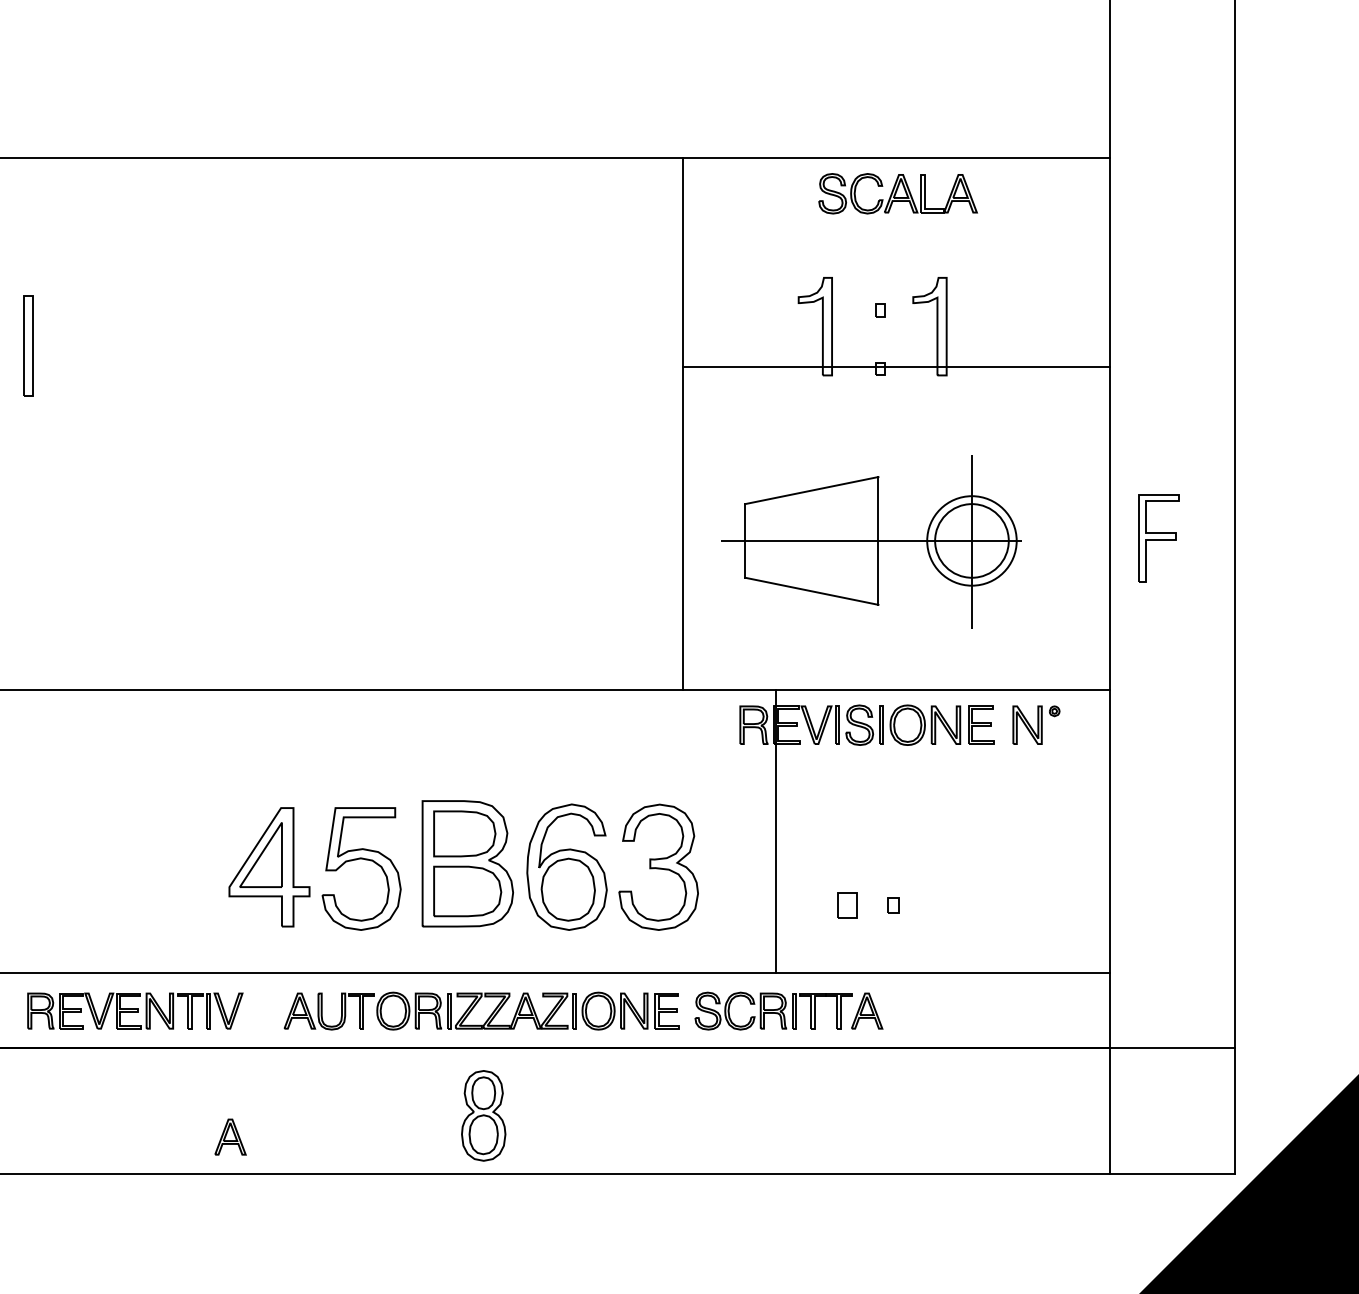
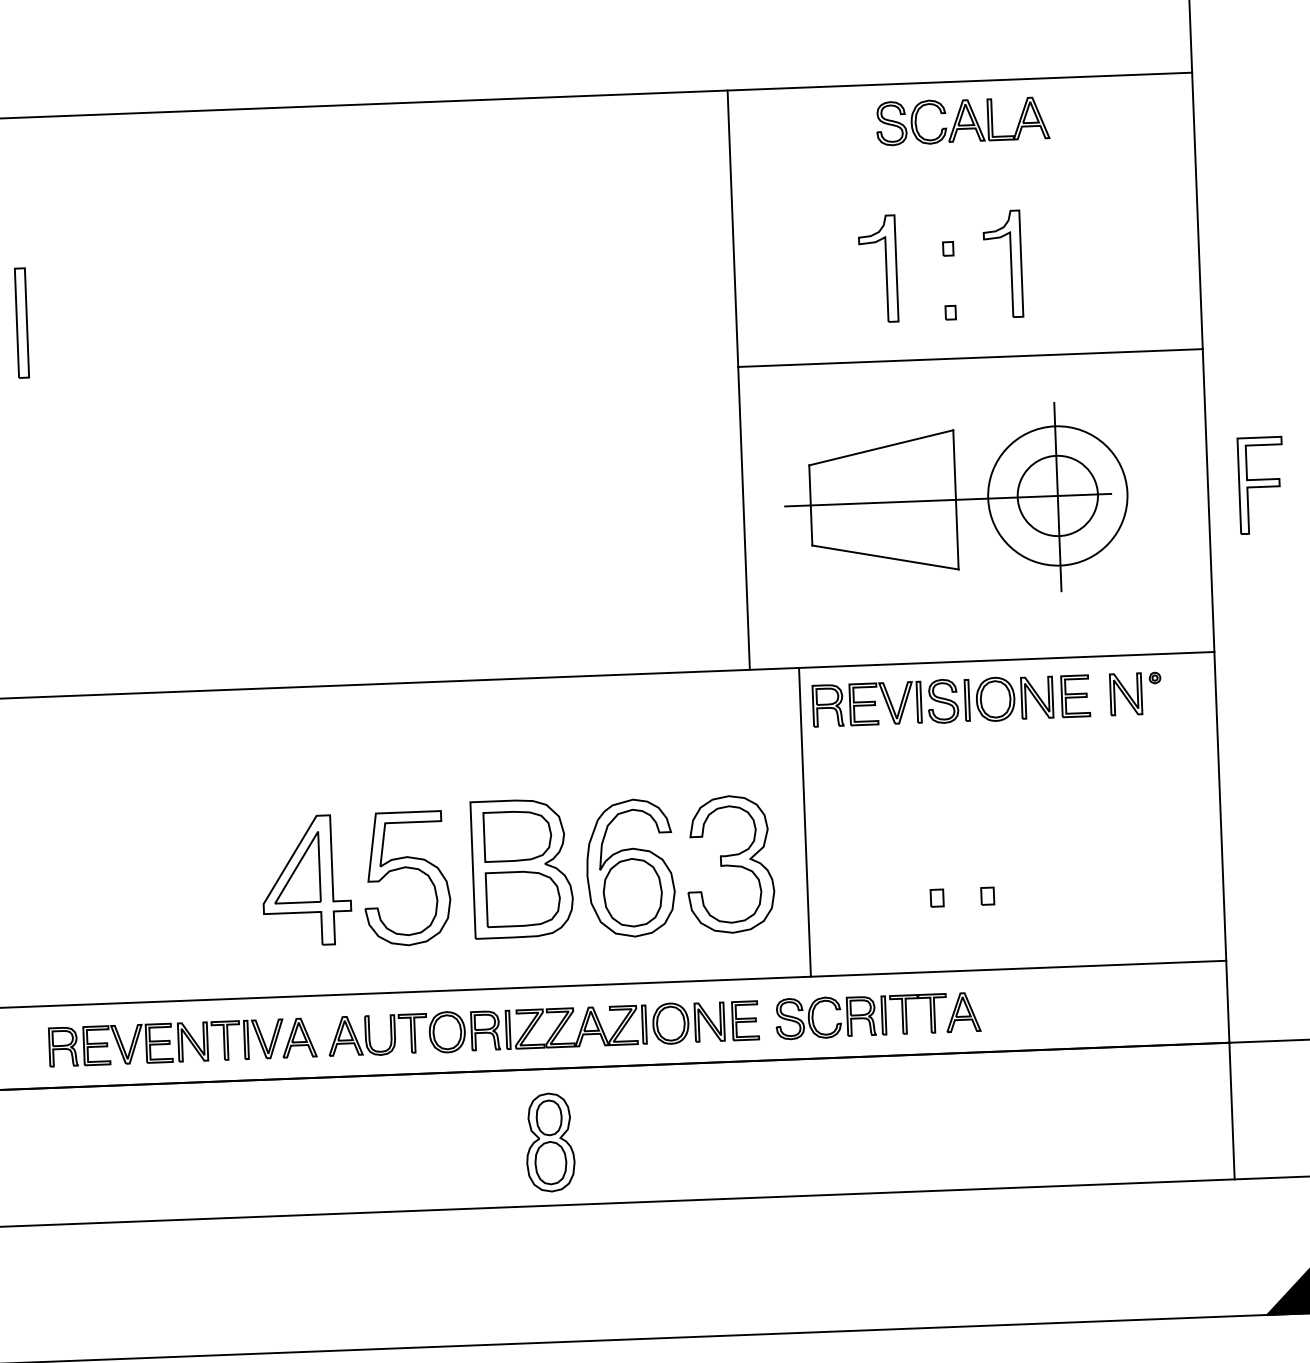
line: (896, 367) -> (970, 358), moved
circle: (971, 540) -> (1057, 495), size x1.43
line: (775, 831) -> (804, 822), moved
part: (846, 905) -> (936, 898), size x0.62
part: (230, 1136) -> (299, 1037), moved

